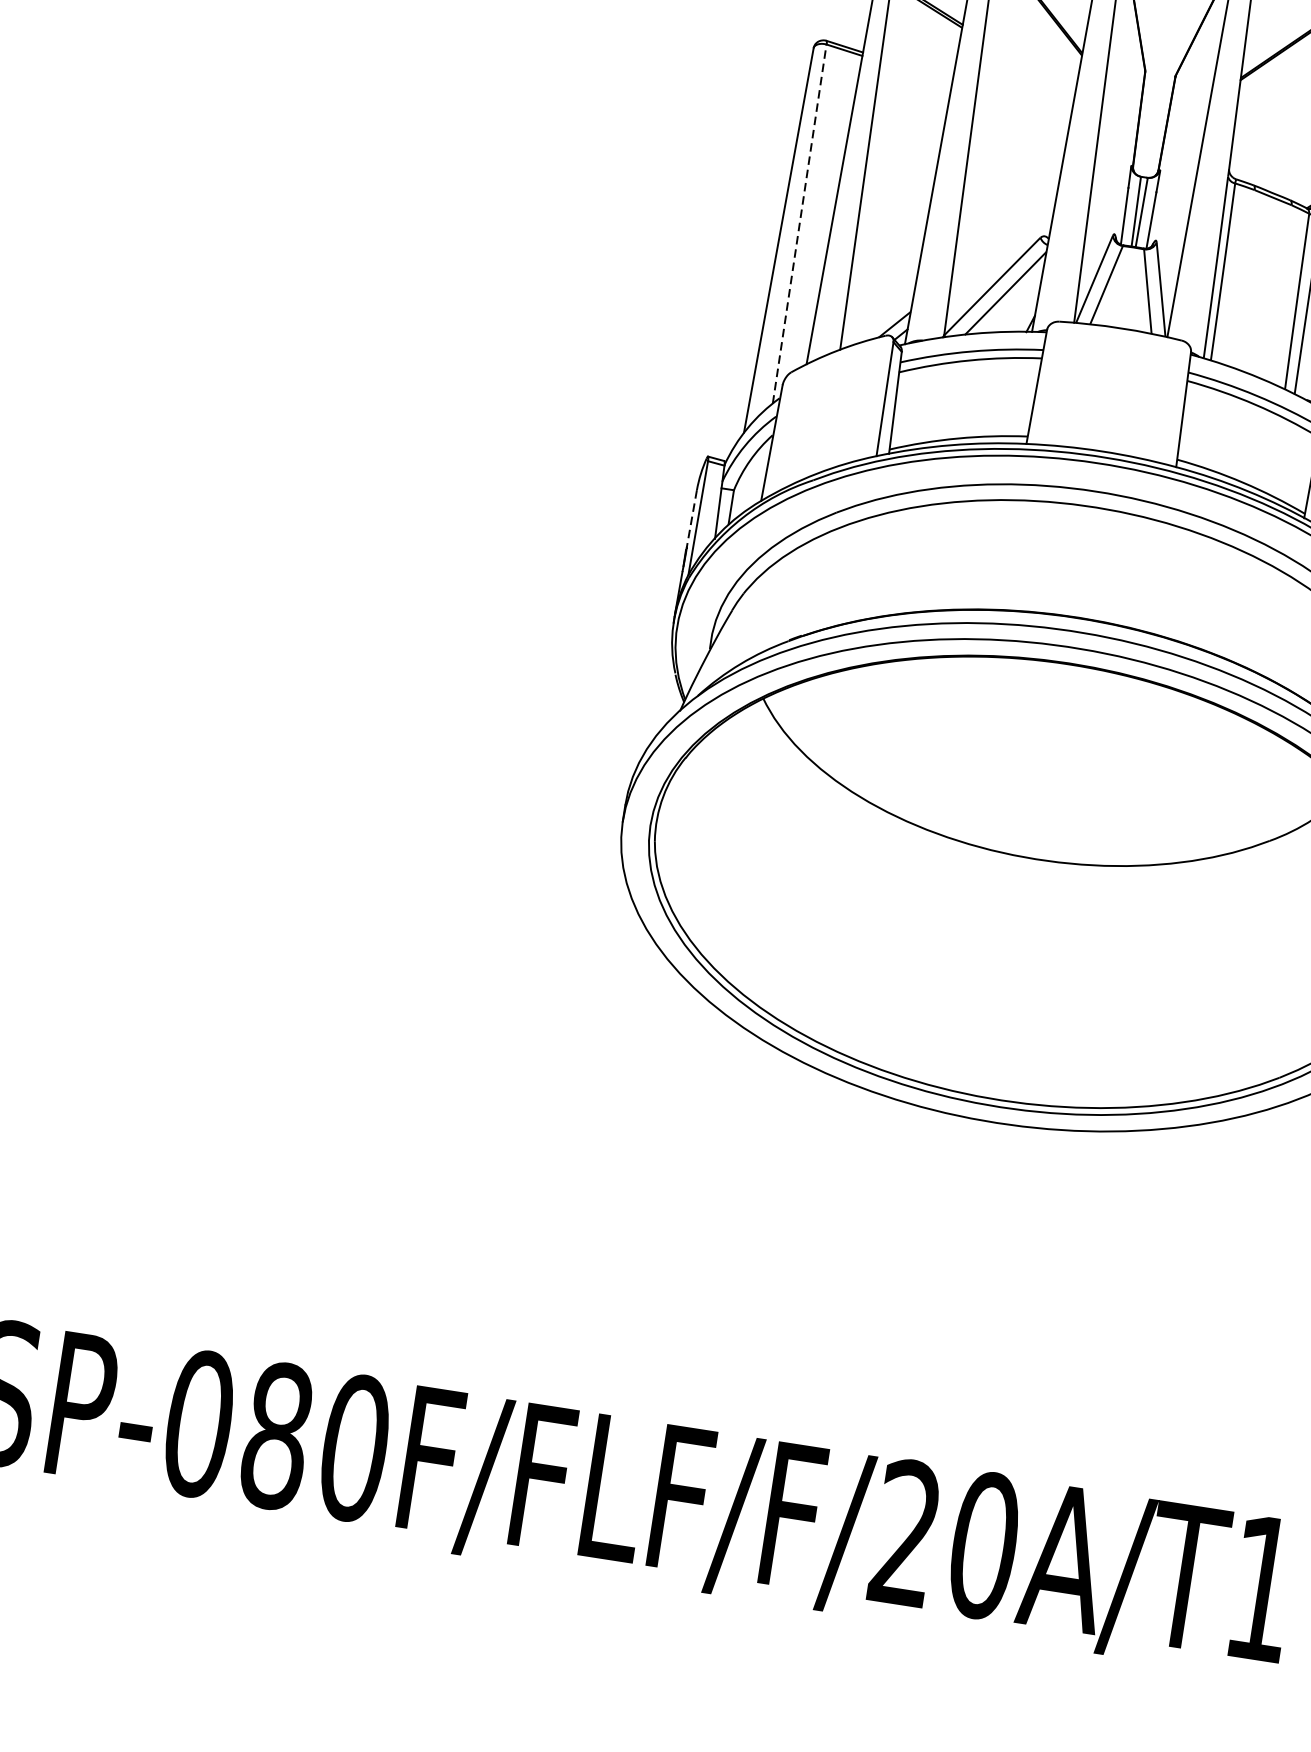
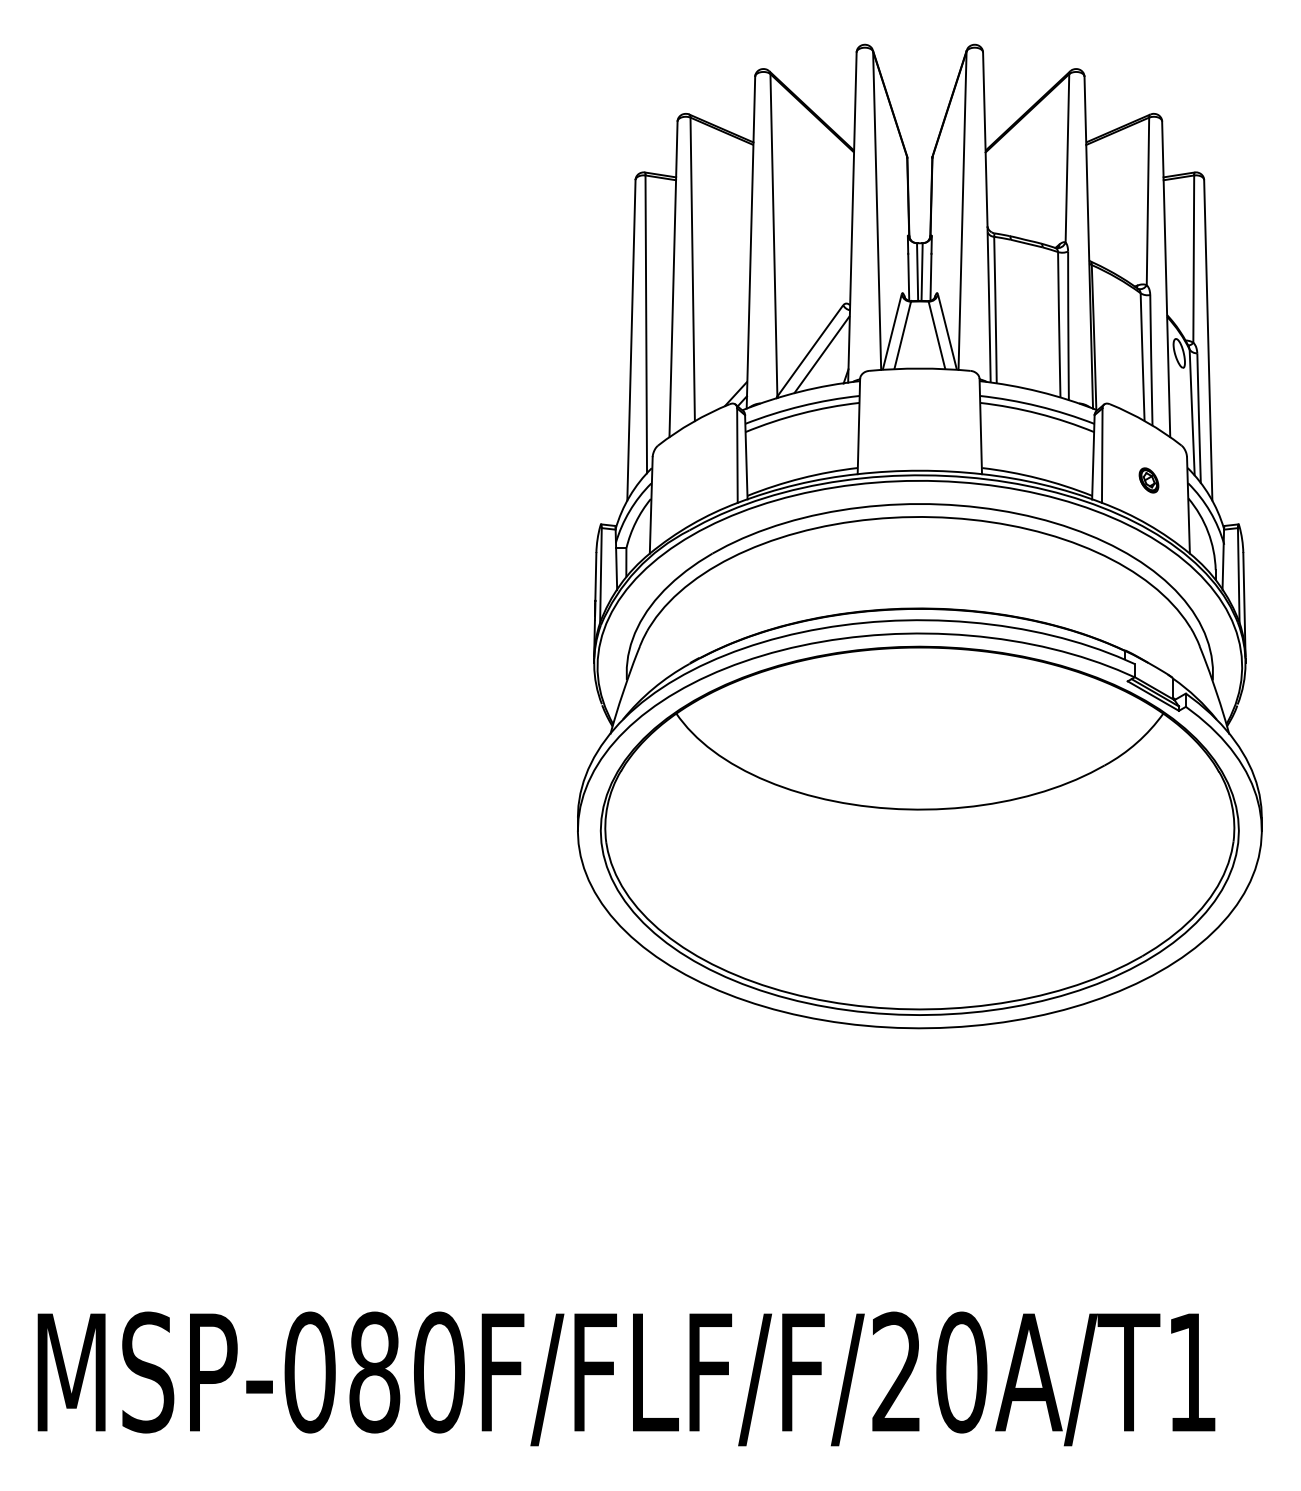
line: (799, 224) -> (646, 324), dashed -> solid
line: (691, 518) -> (595, 576), dashed -> solid

